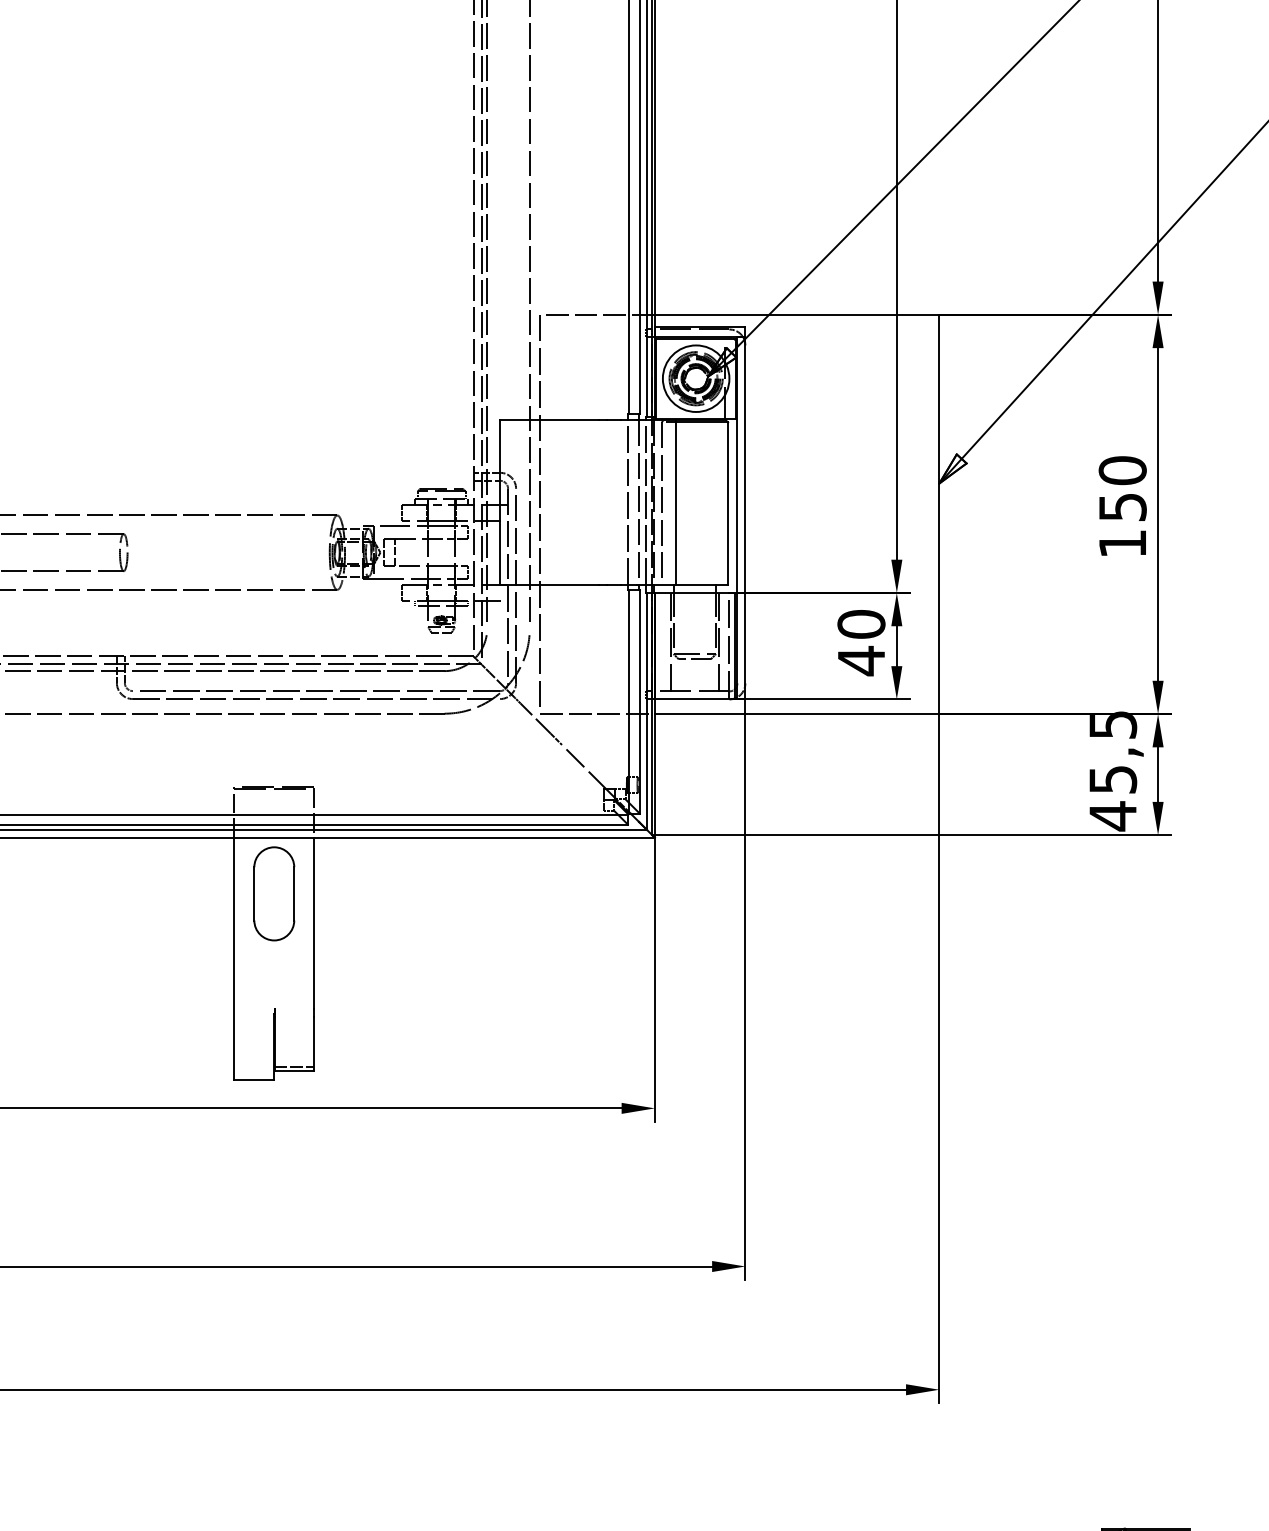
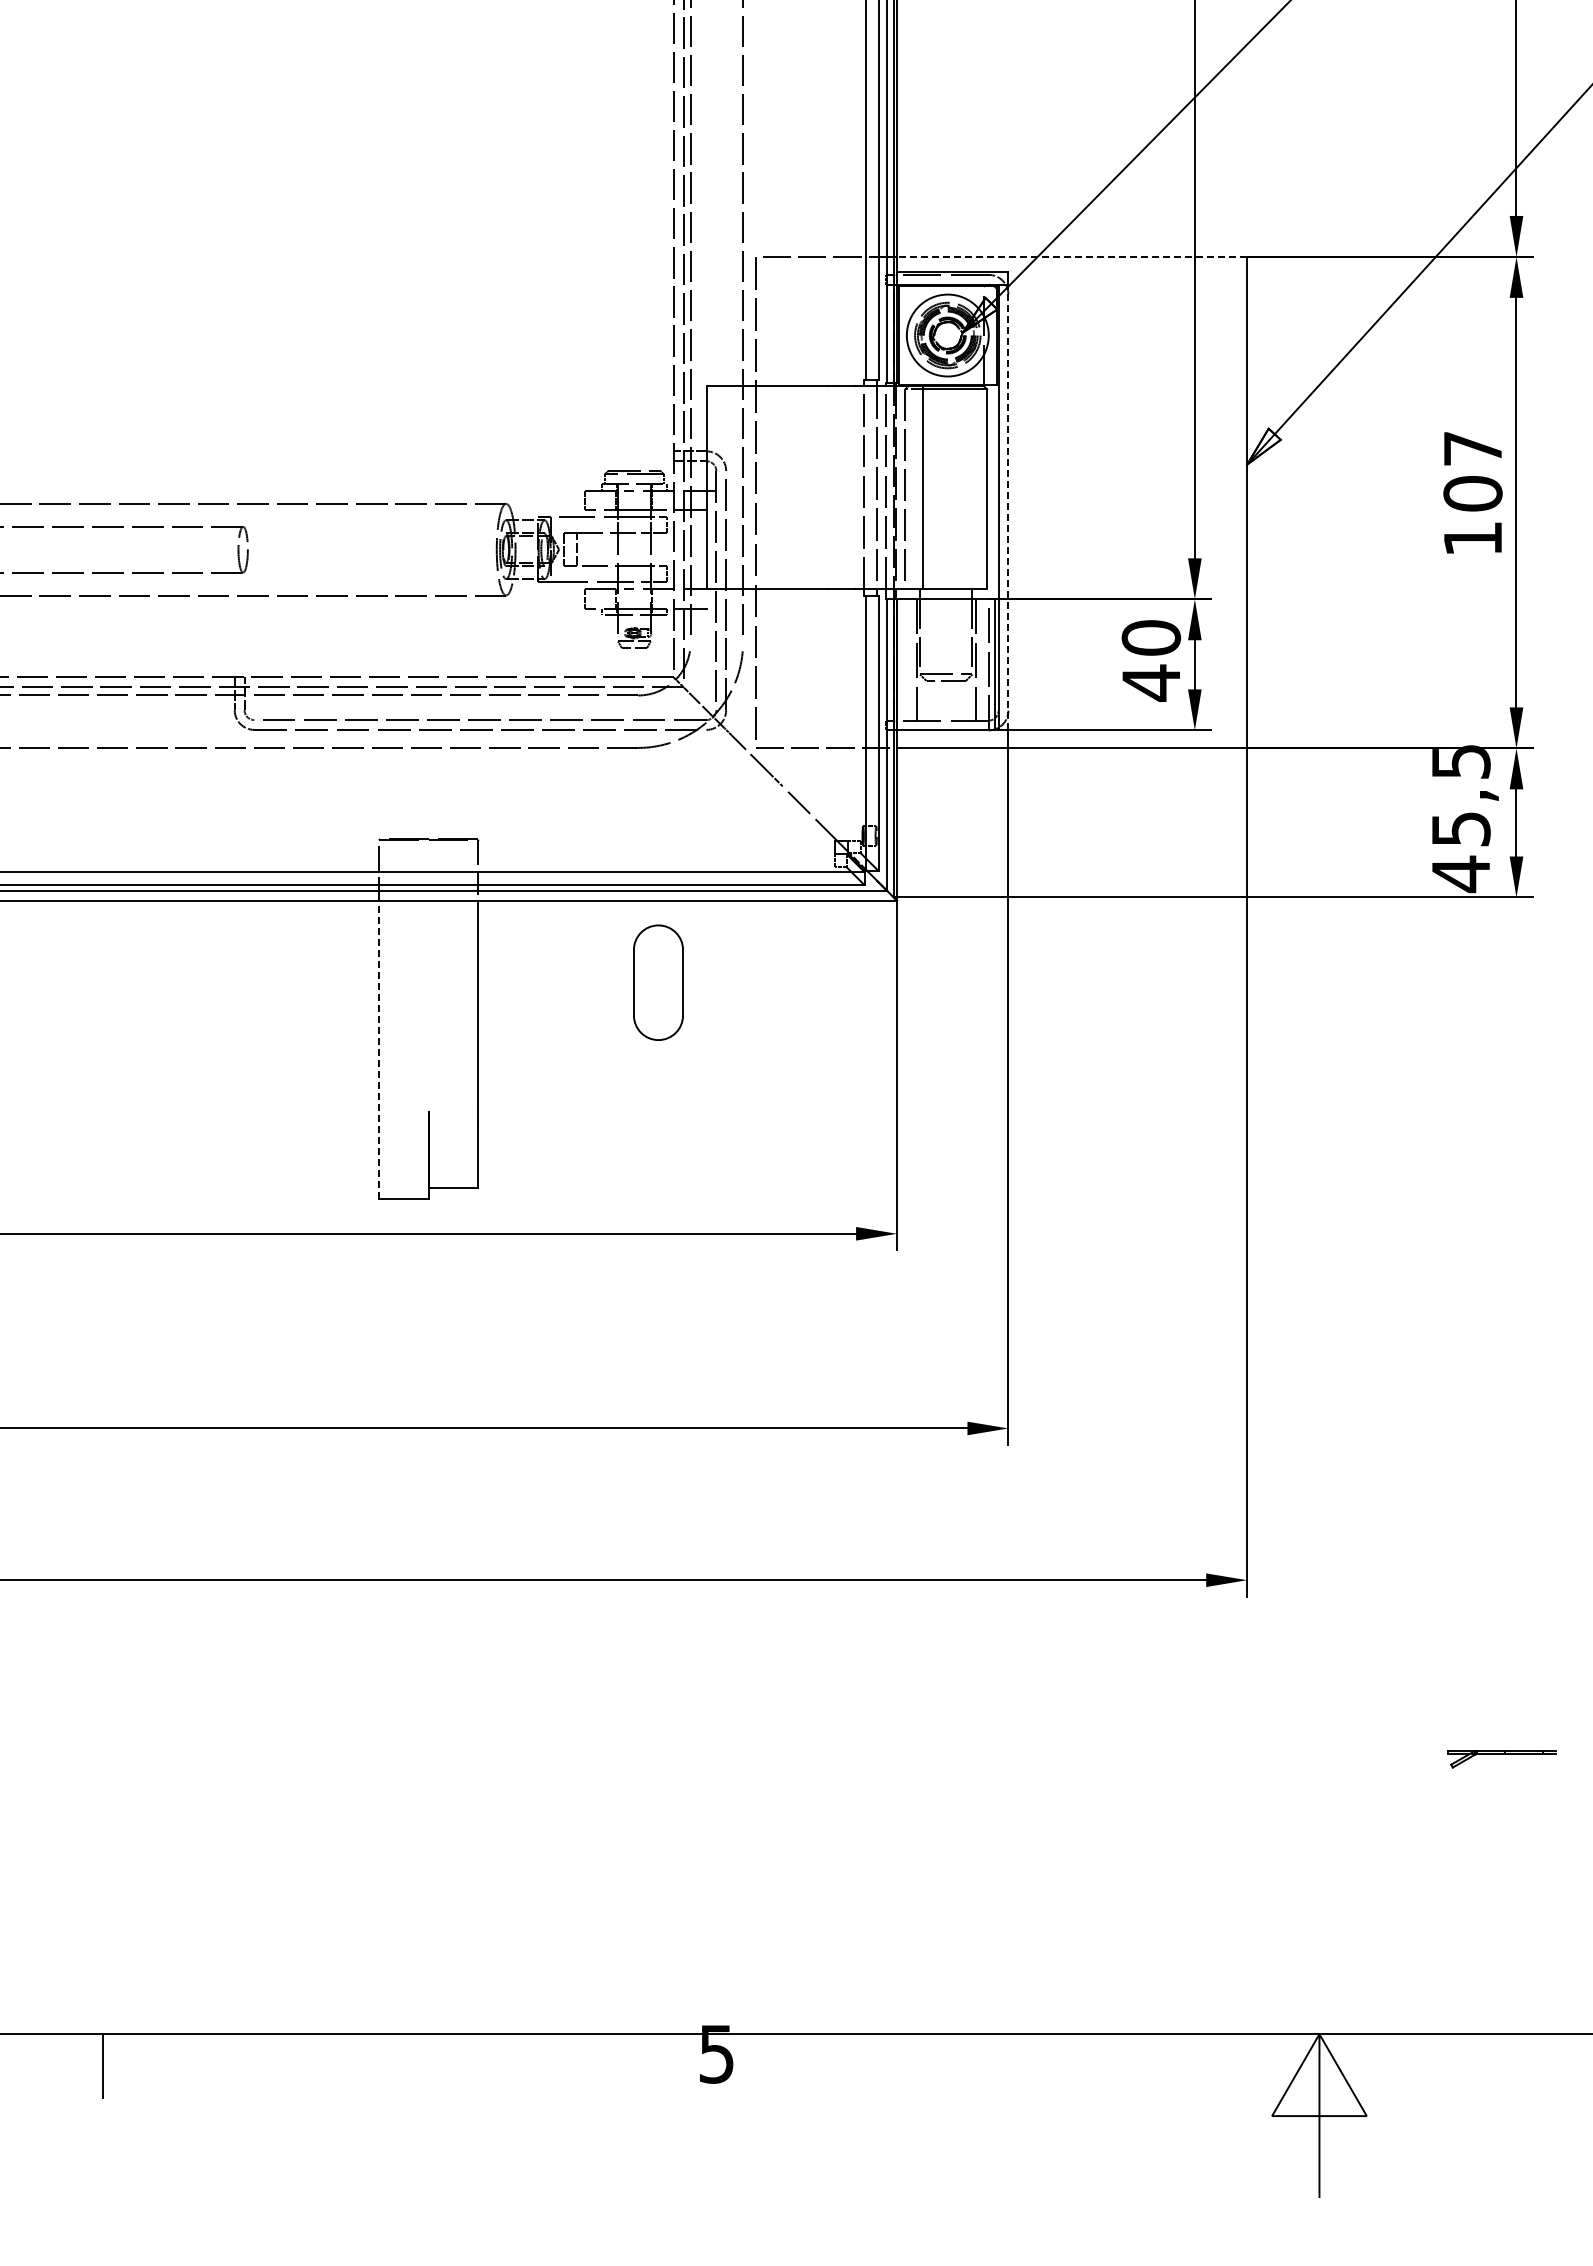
line: (796, 314) -> (1071, 256), solid -> dashed
text: (1122, 489) -> (1472, 471), 150 -> 107
line: (745, 518) -> (1008, 507), solid -> dashed
part: (274, 893) -> (658, 982), moved
line: (234, 958) -> (379, 1049), solid -> dashed
line: (293, 1067) -> (452, 1183), removed

